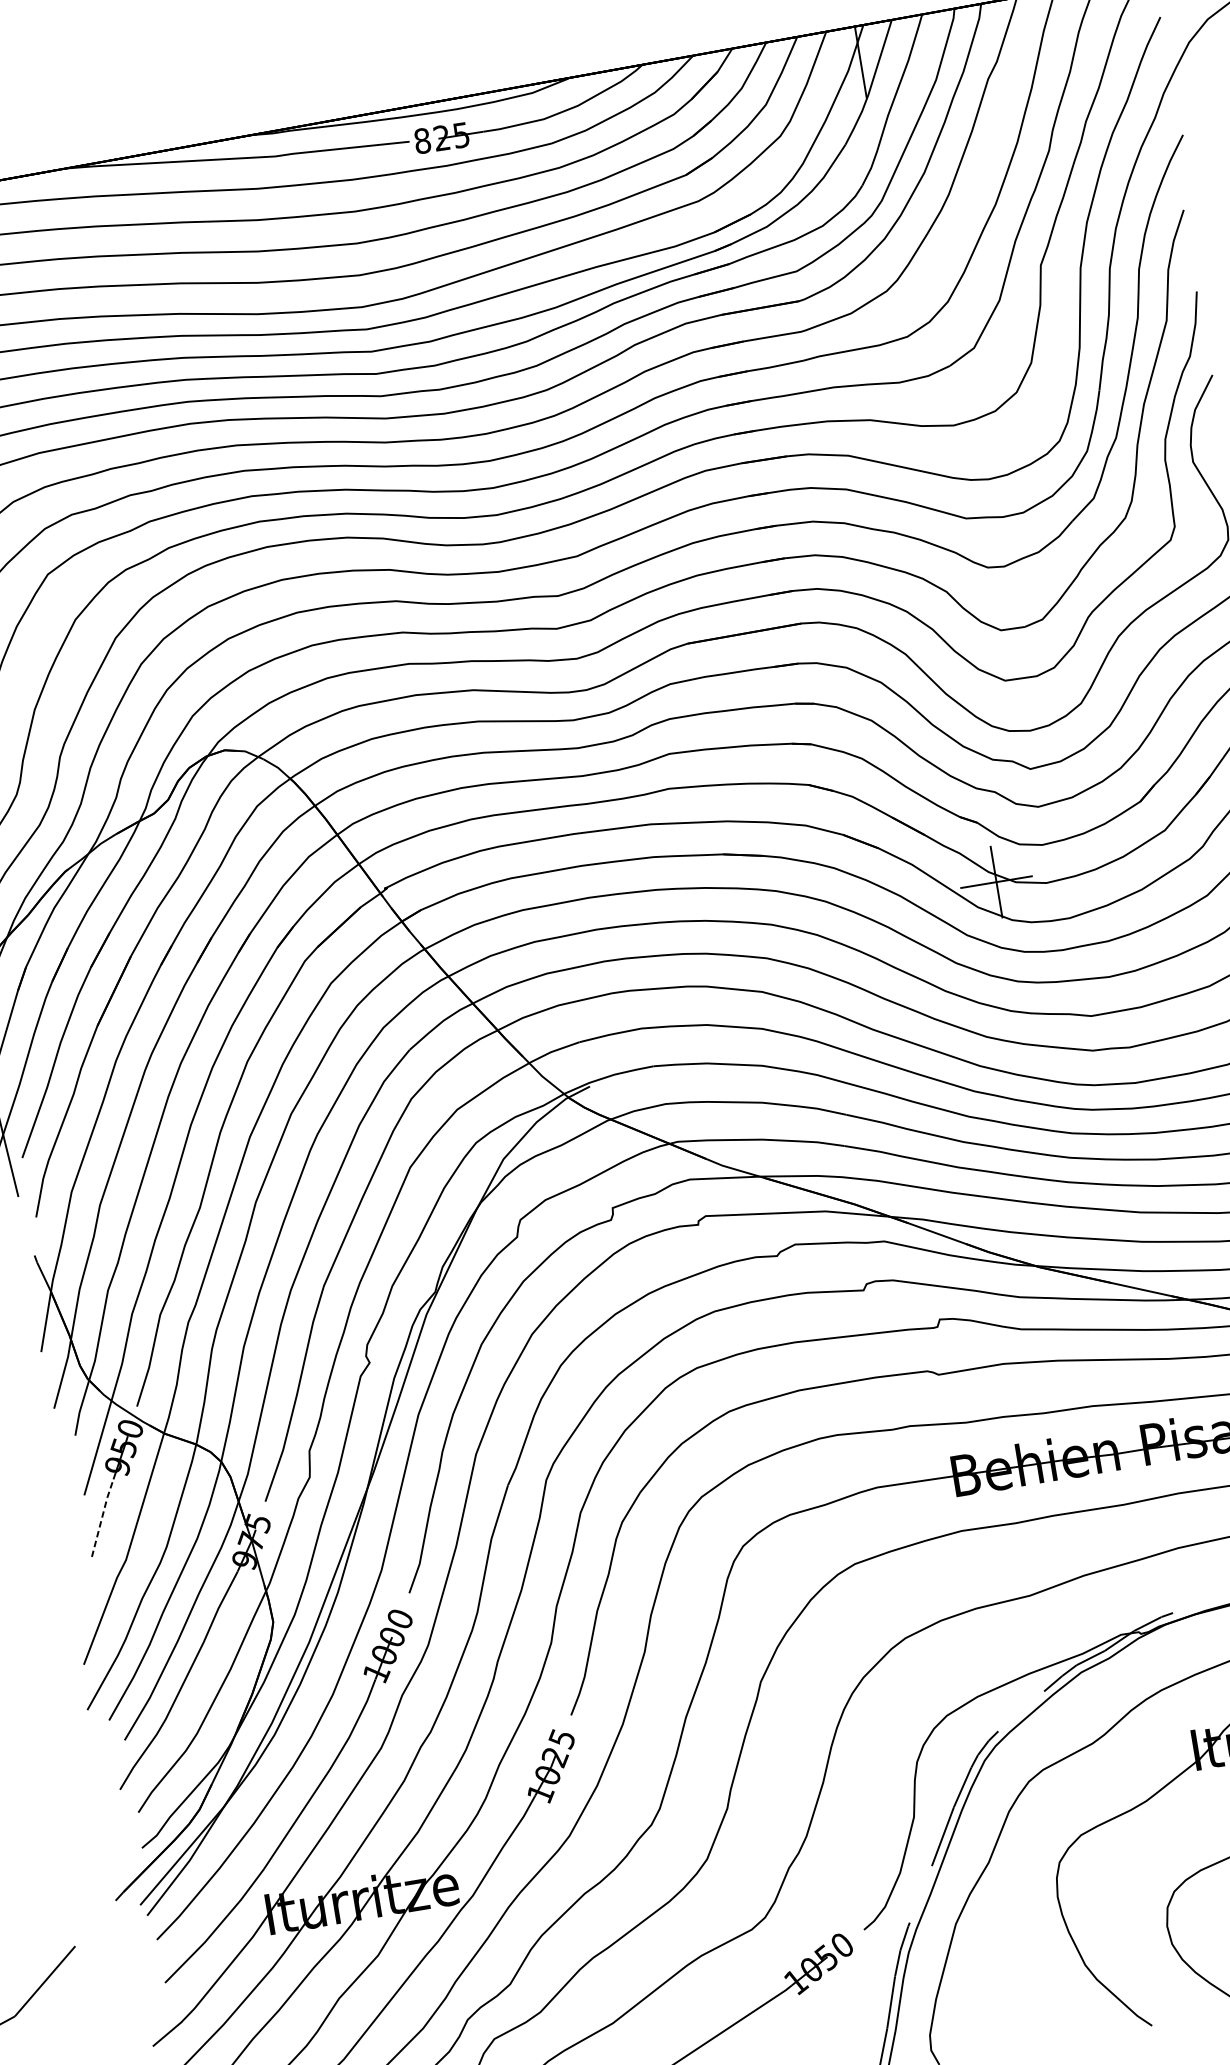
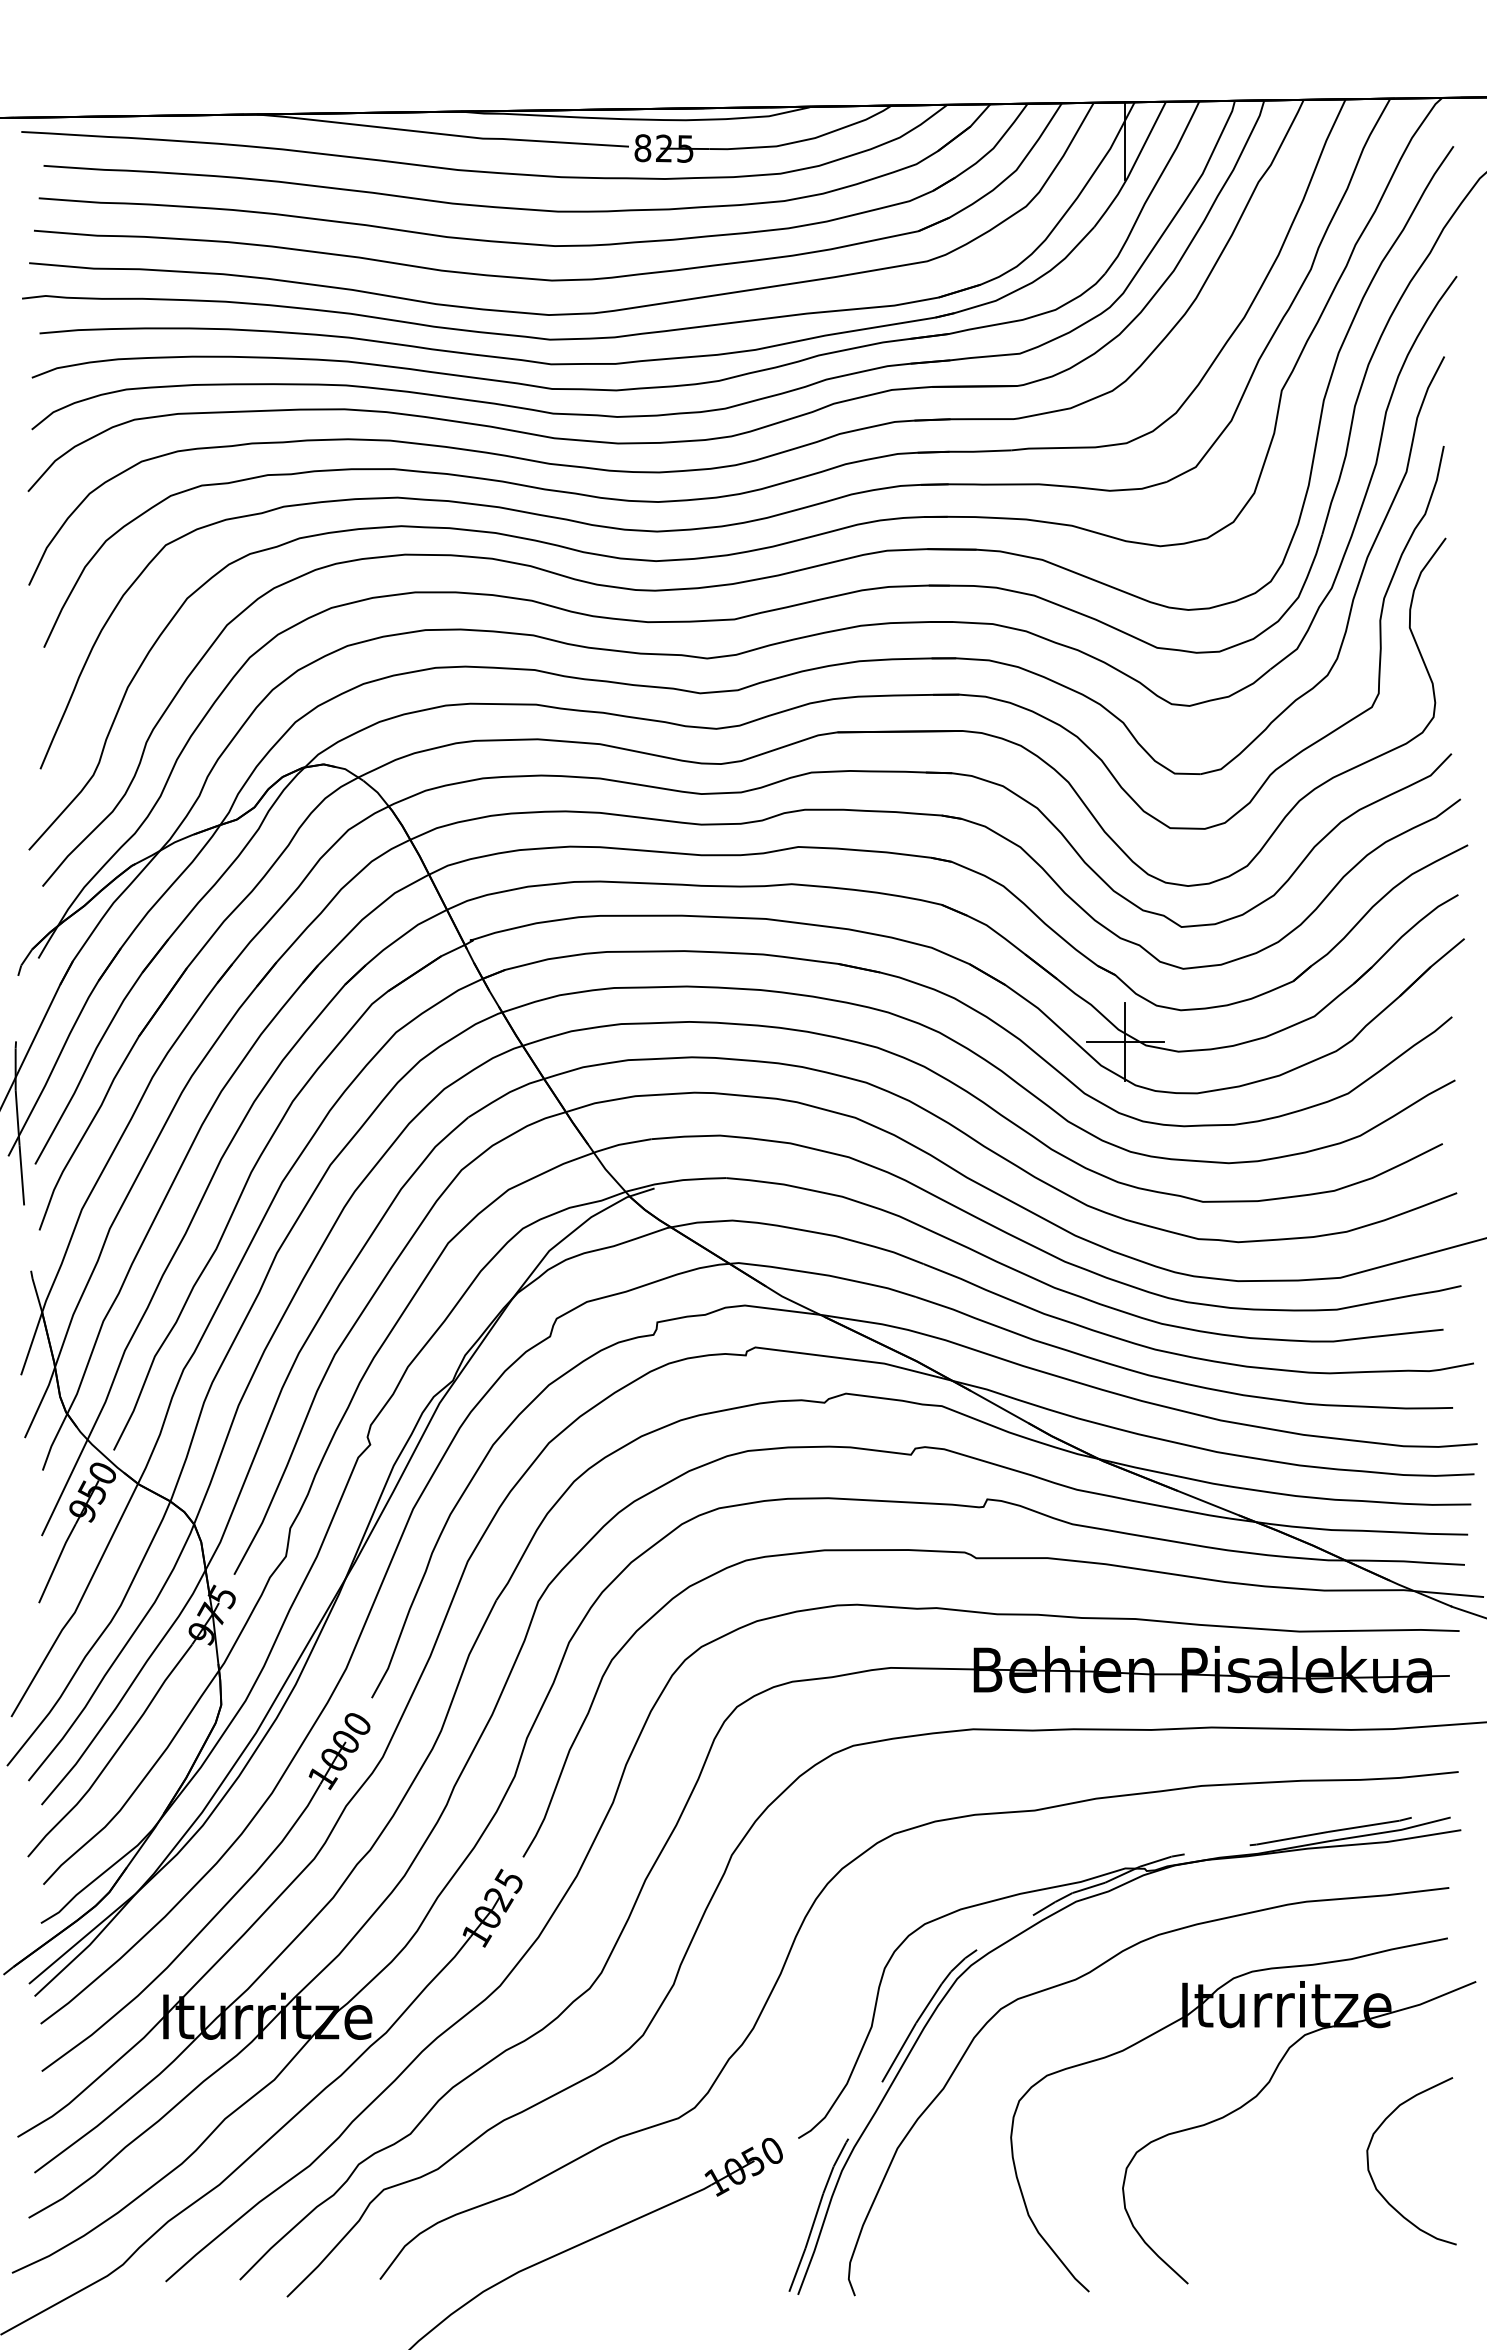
line: (102, 1517) -> (57, 1562), dashed -> solid

